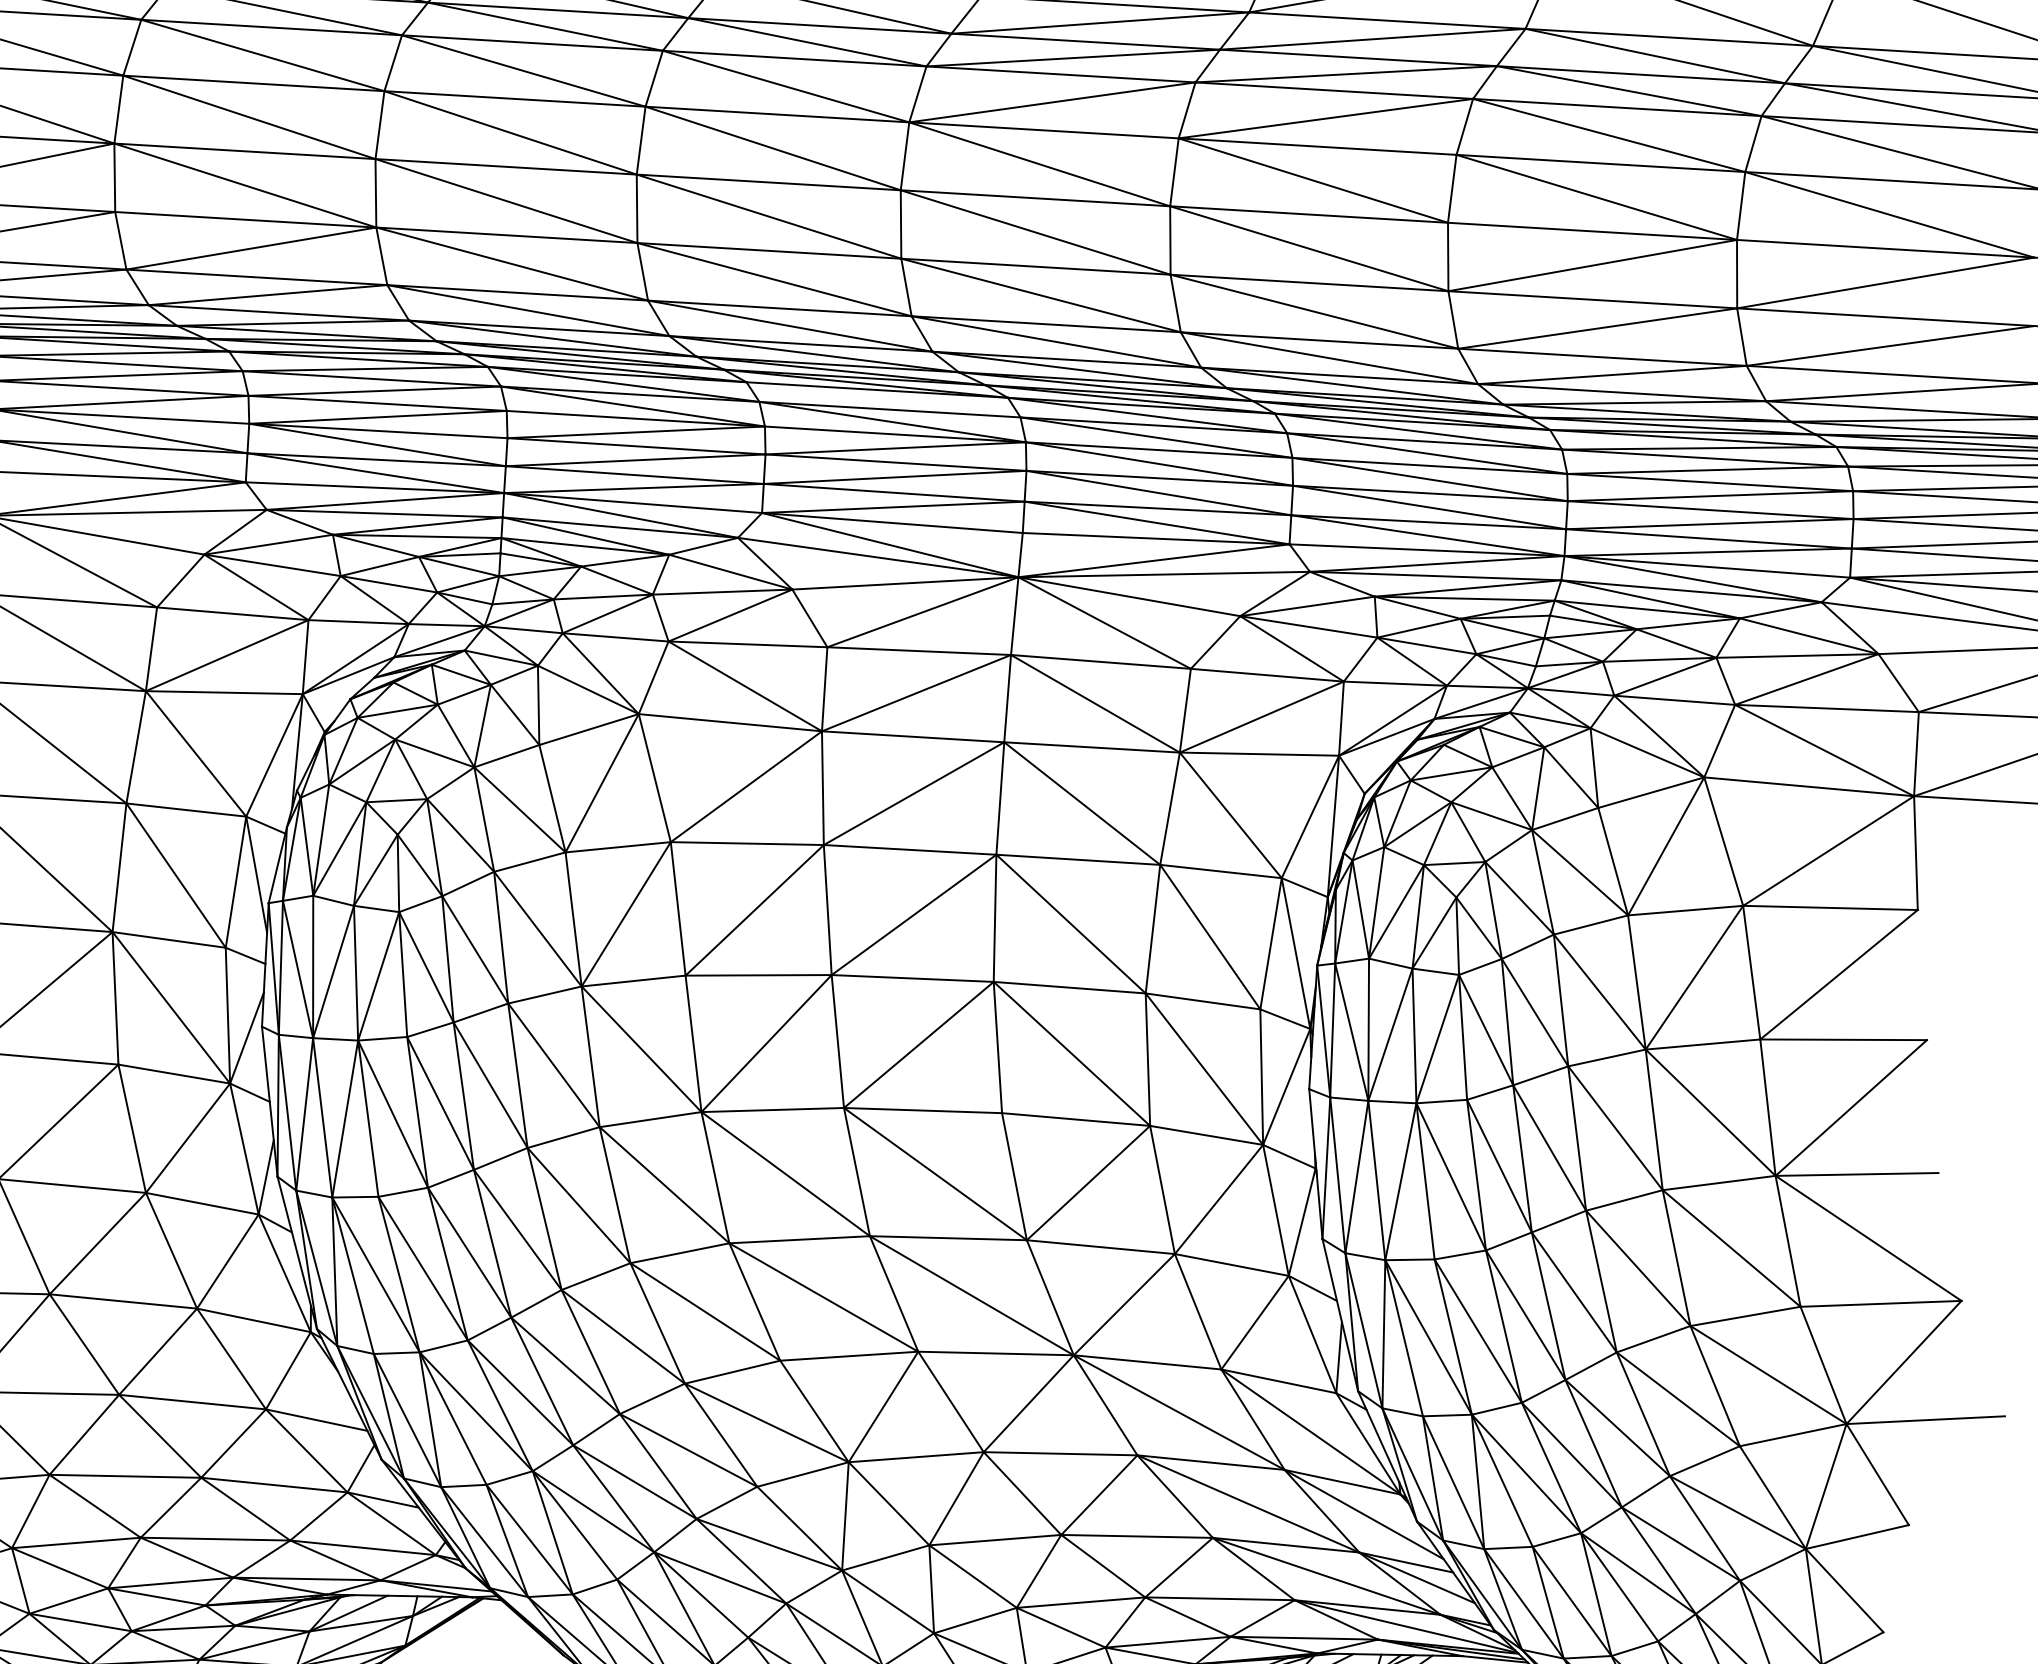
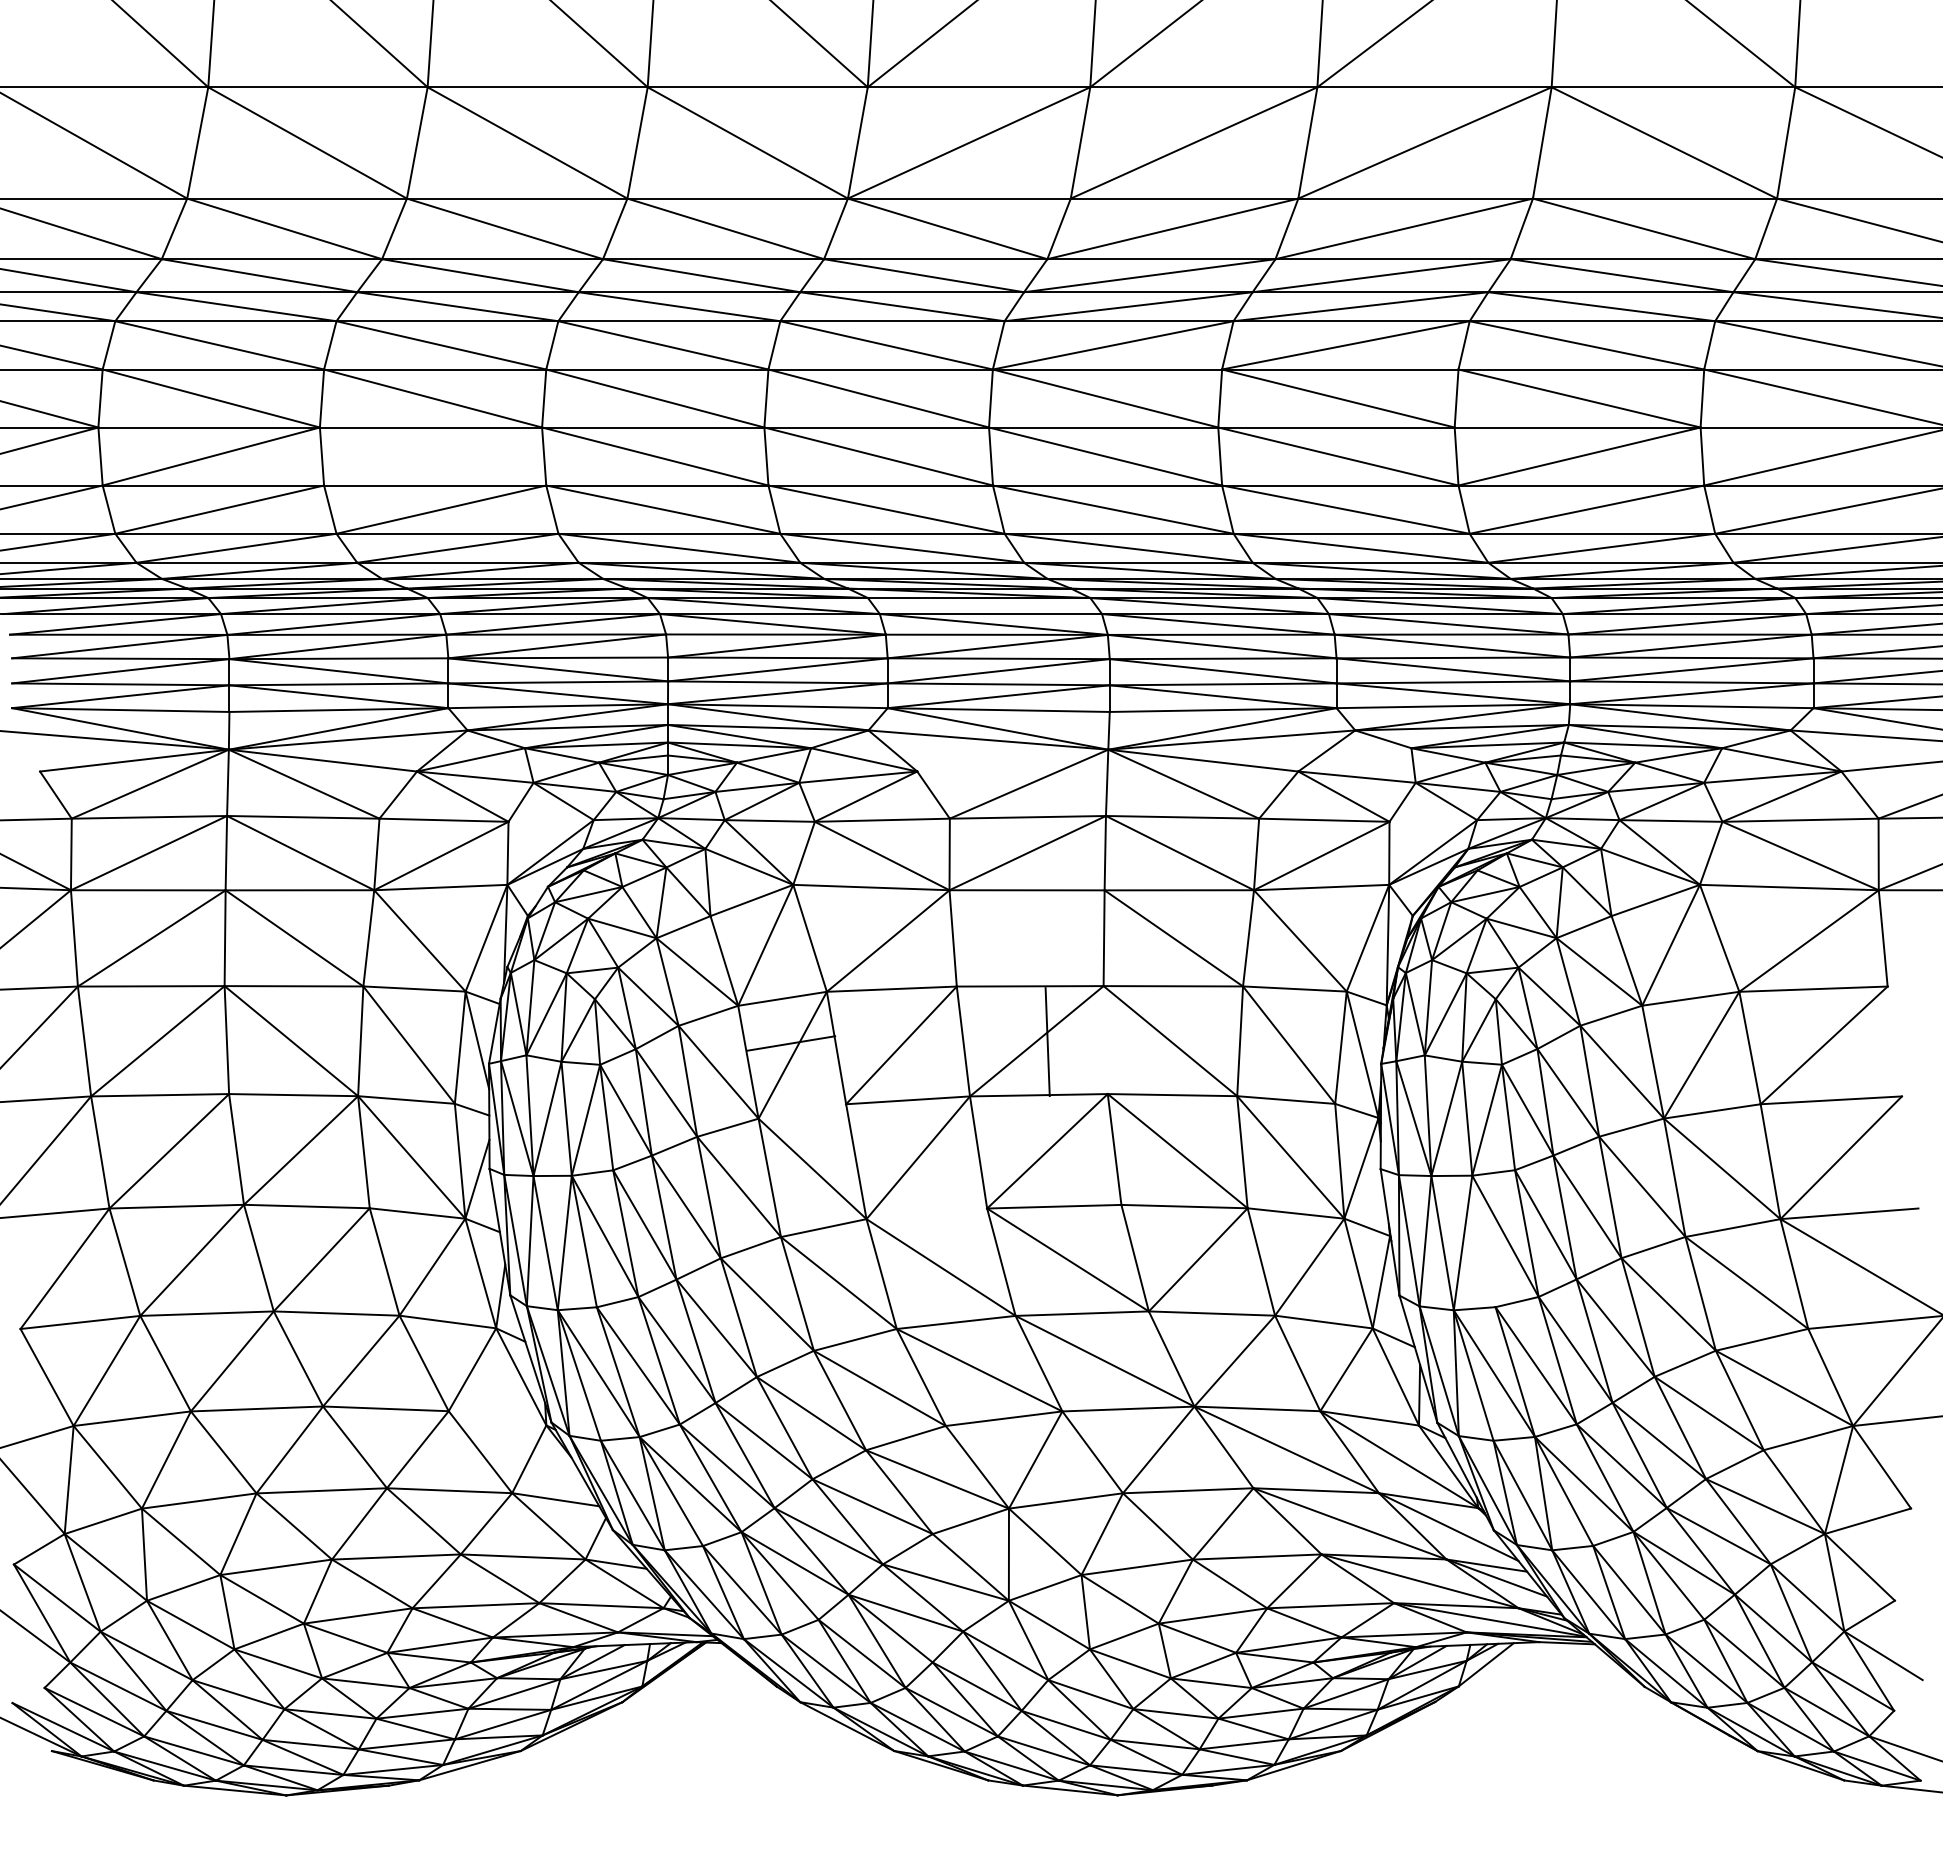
line: (244, 185) -> (432, 456), removed
line: (905, 583) -> (1012, 760), removed
line: (1307, 605) -> (1354, 759), removed
line: (357, 621) -> (550, 820), removed
line: (1395, 683) -> (1433, 820), removed
line: (913, 793) -> (1030, 938), removed
line: (994, 918) -> (1047, 1042), moved
line: (633, 981) -> (791, 1043), moved
line: (772, 1109) -> (926, 1213), removed
line: (1425, 1181) -> (1483, 1241), removed
line: (253, 1320) -> (497, 1418), removed

